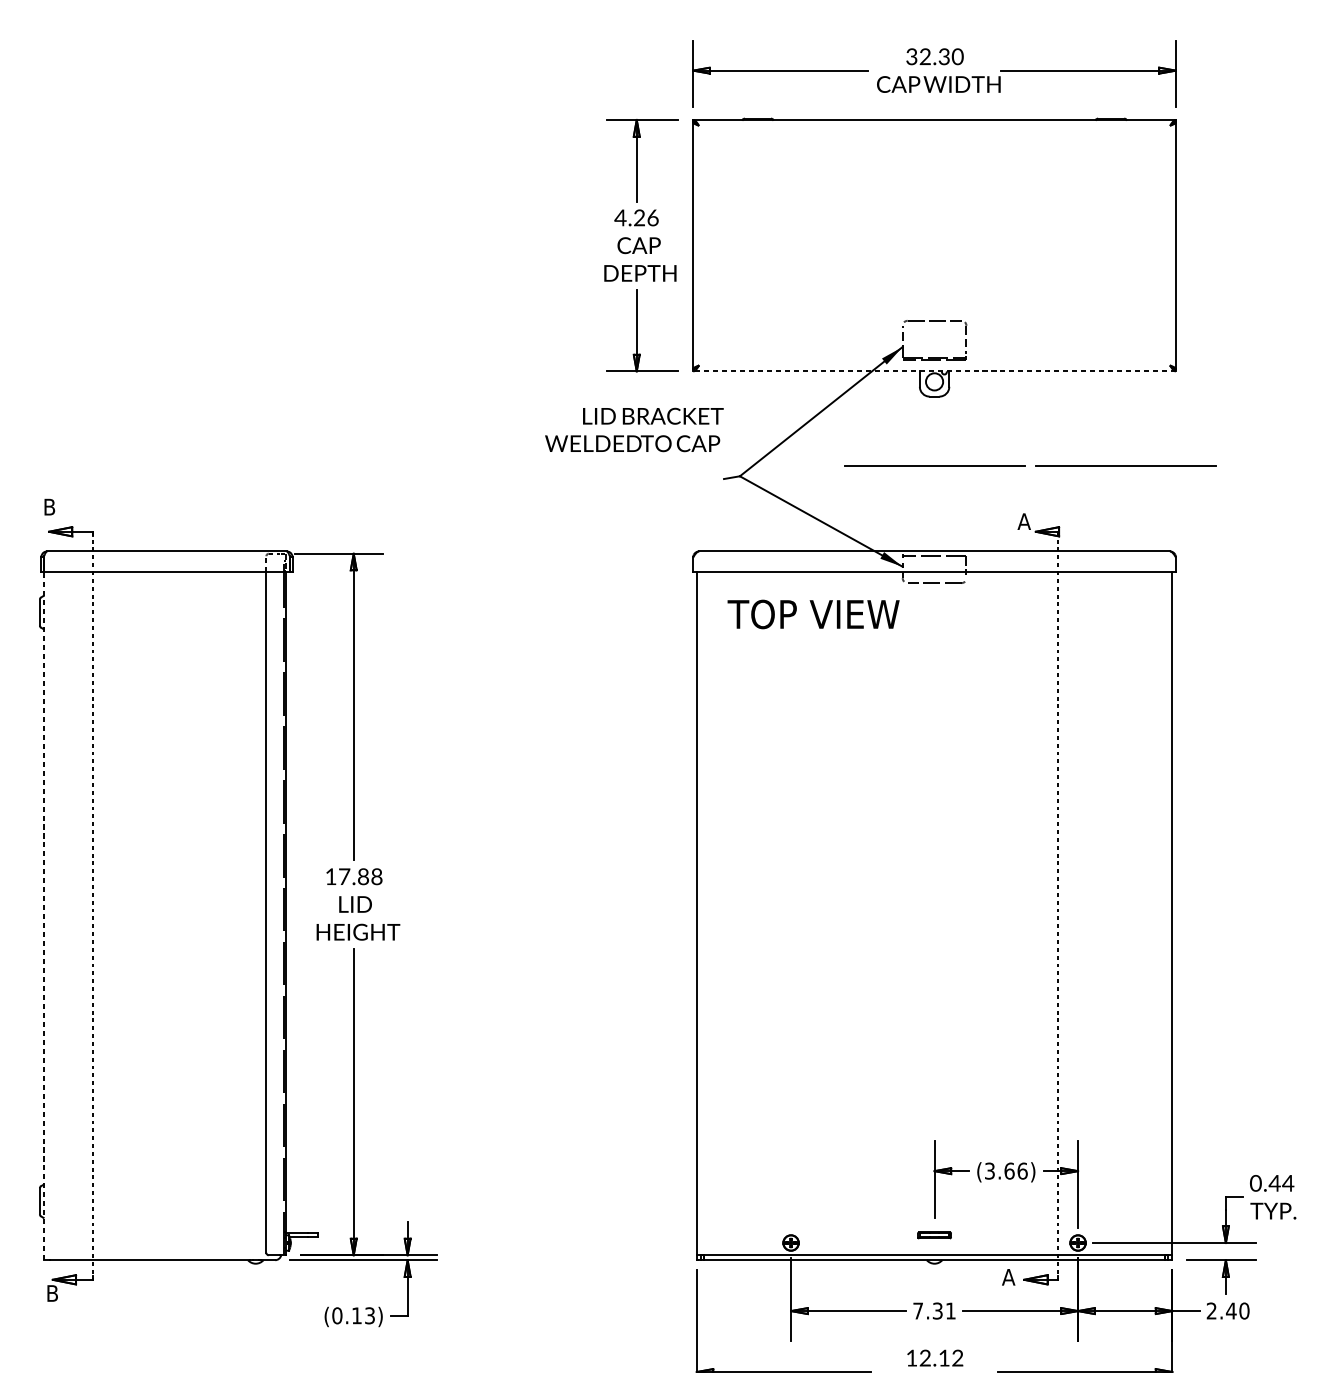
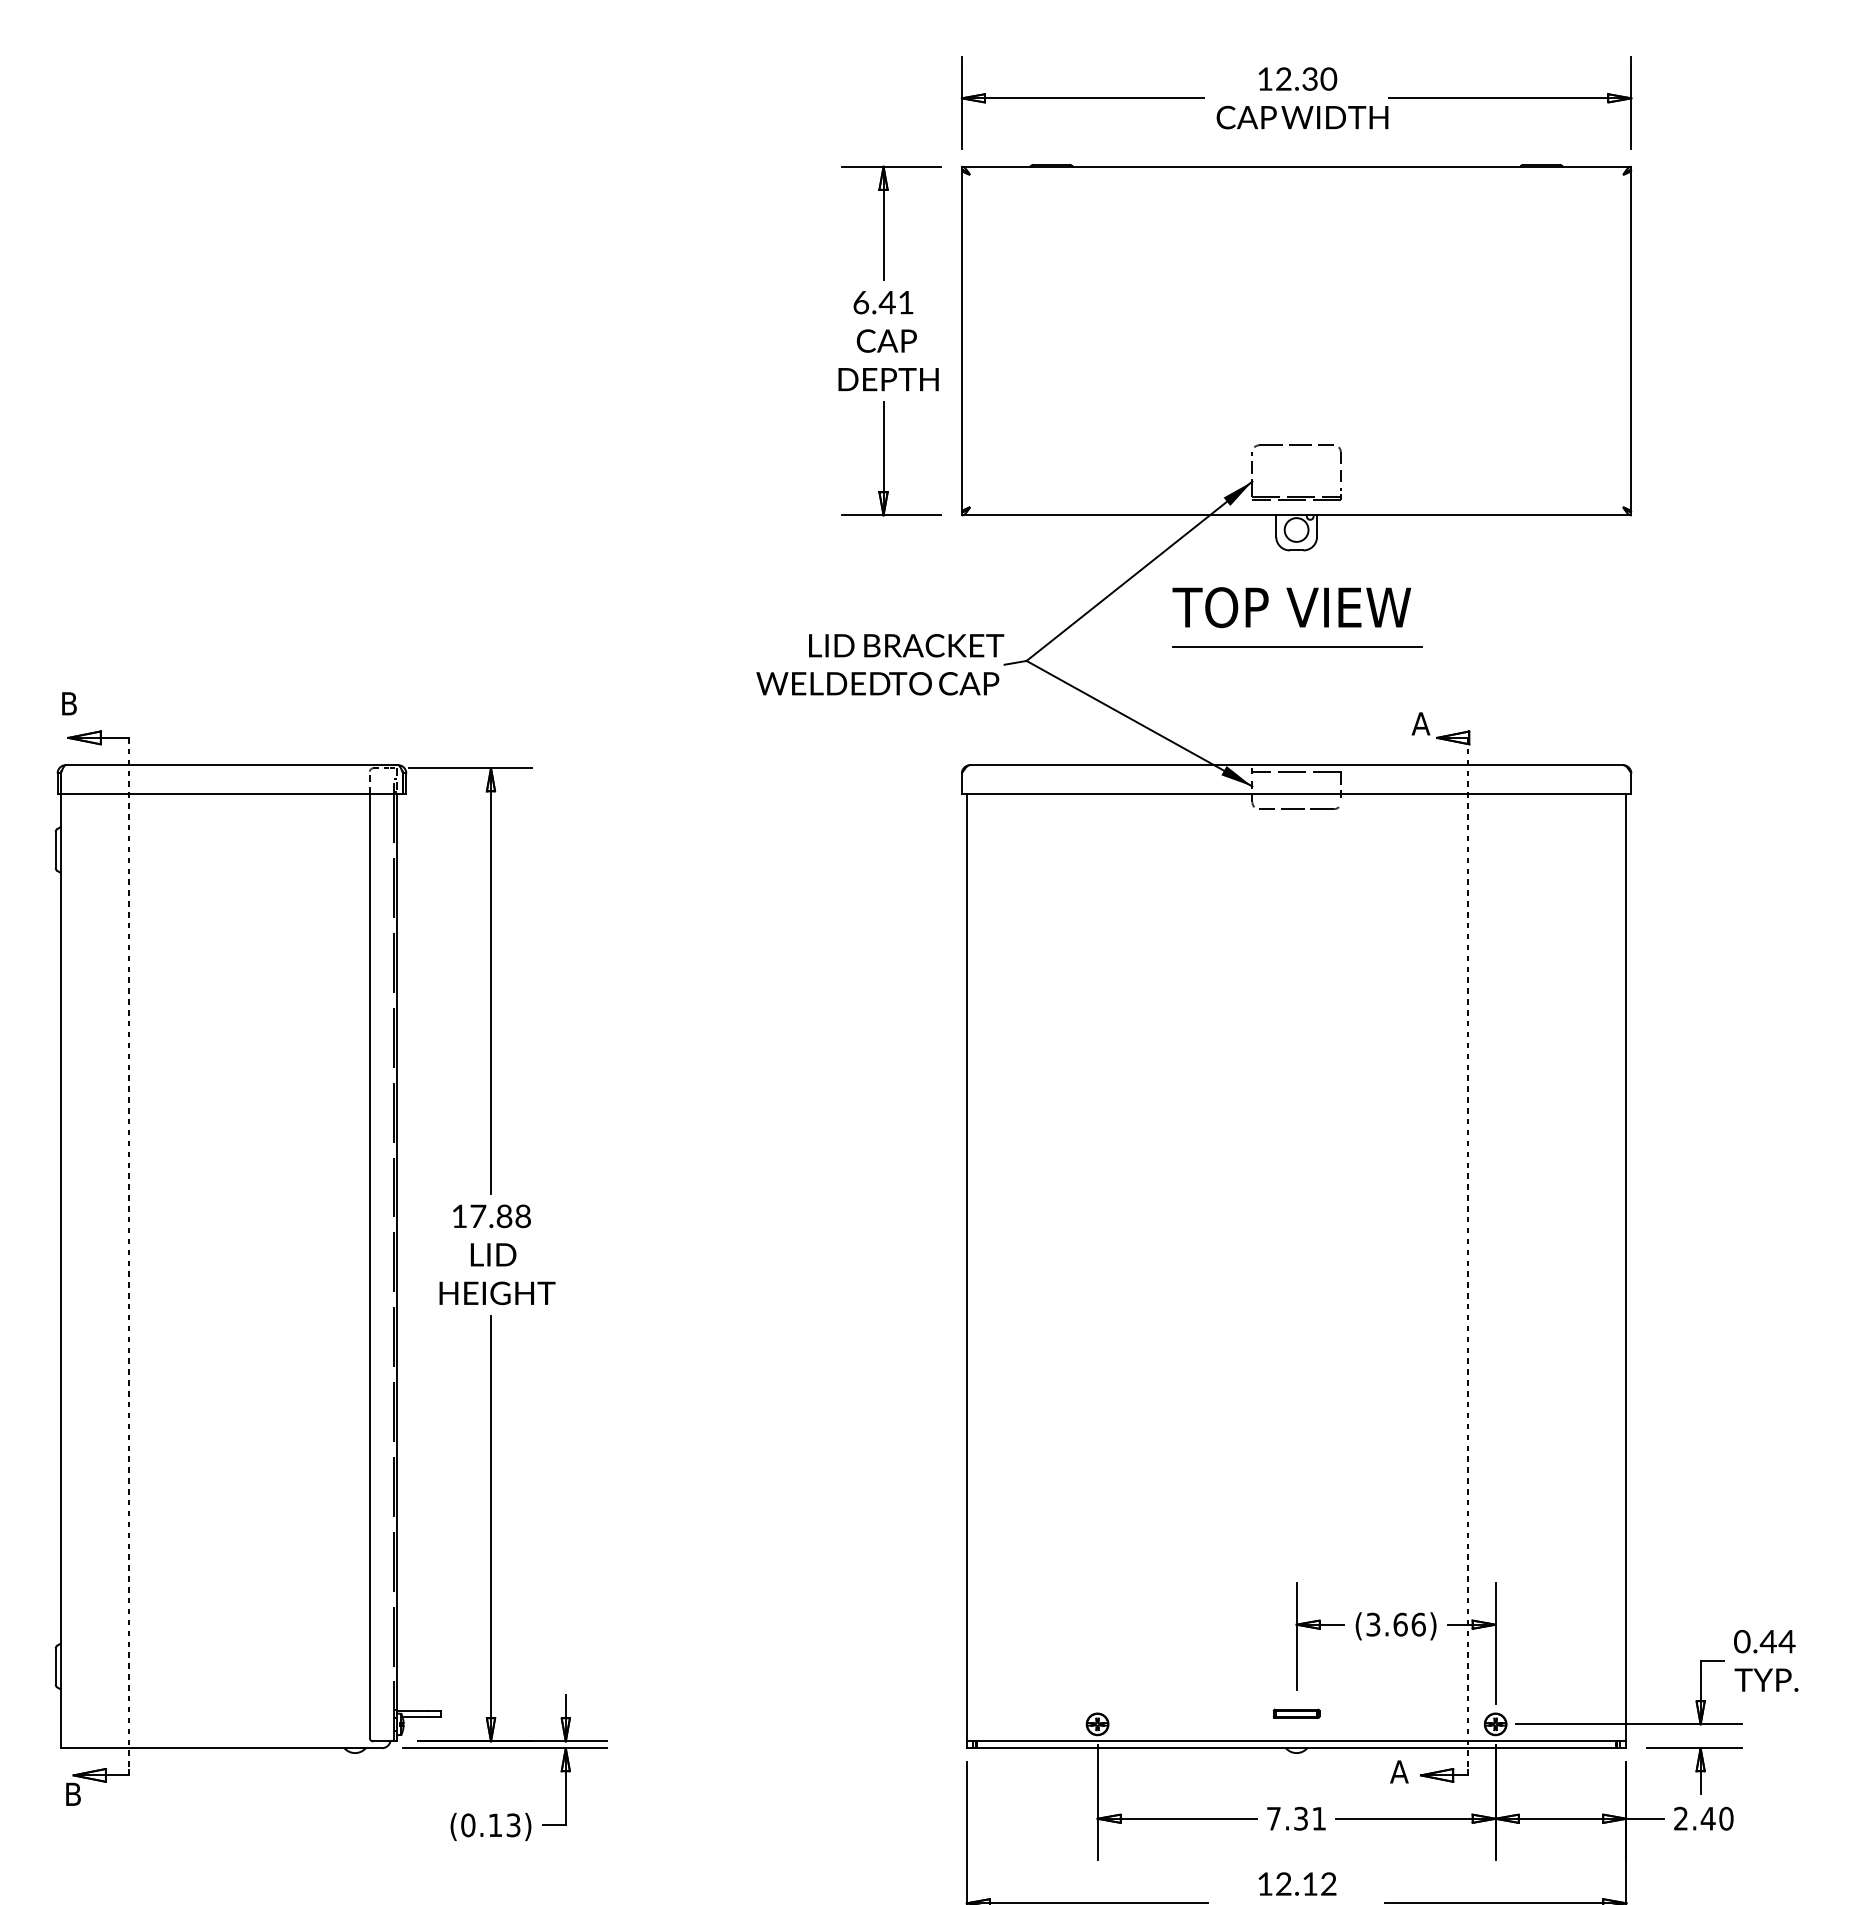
text: (911, 56) -> (1264, 78), 32.30 -> 12.30
text: (636, 217) -> (883, 302), 4.26 -> 6.41
line: (934, 371) -> (1296, 515), dashed -> solid
text: (634, 429) -> (880, 664), moved
line: (1126, 465) -> (1562, 646), removed
text: (813, 614) -> (1291, 607), moved
line: (43, 915) -> (60, 1270), dashed -> solid

